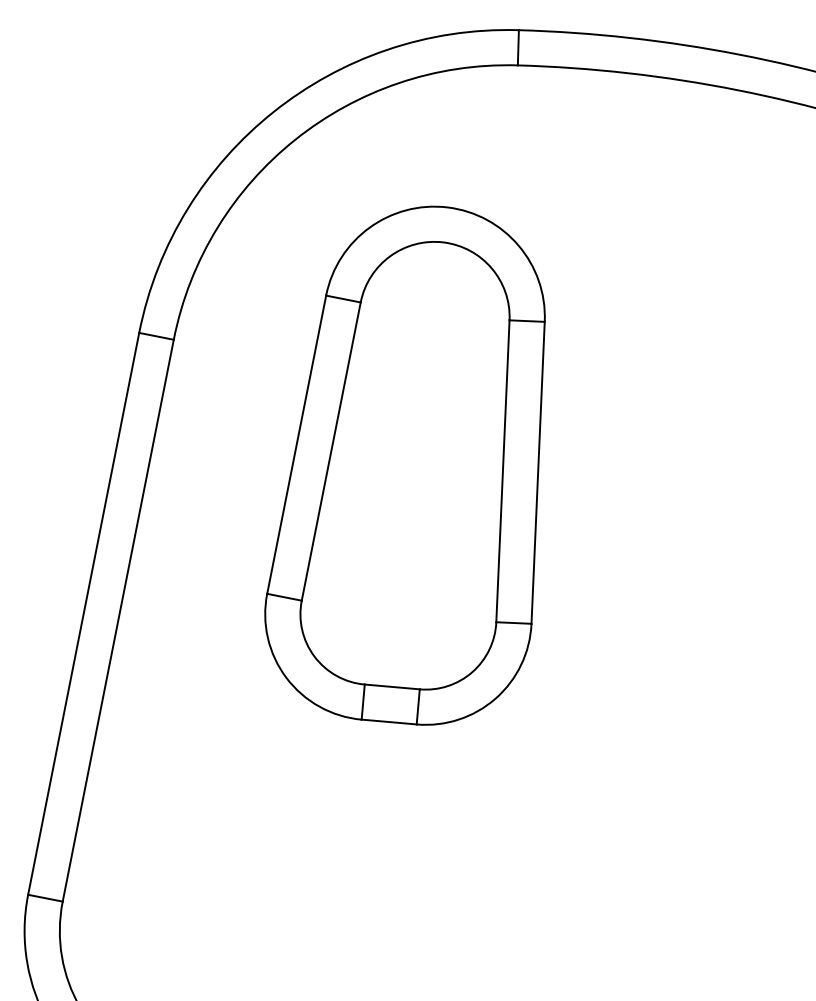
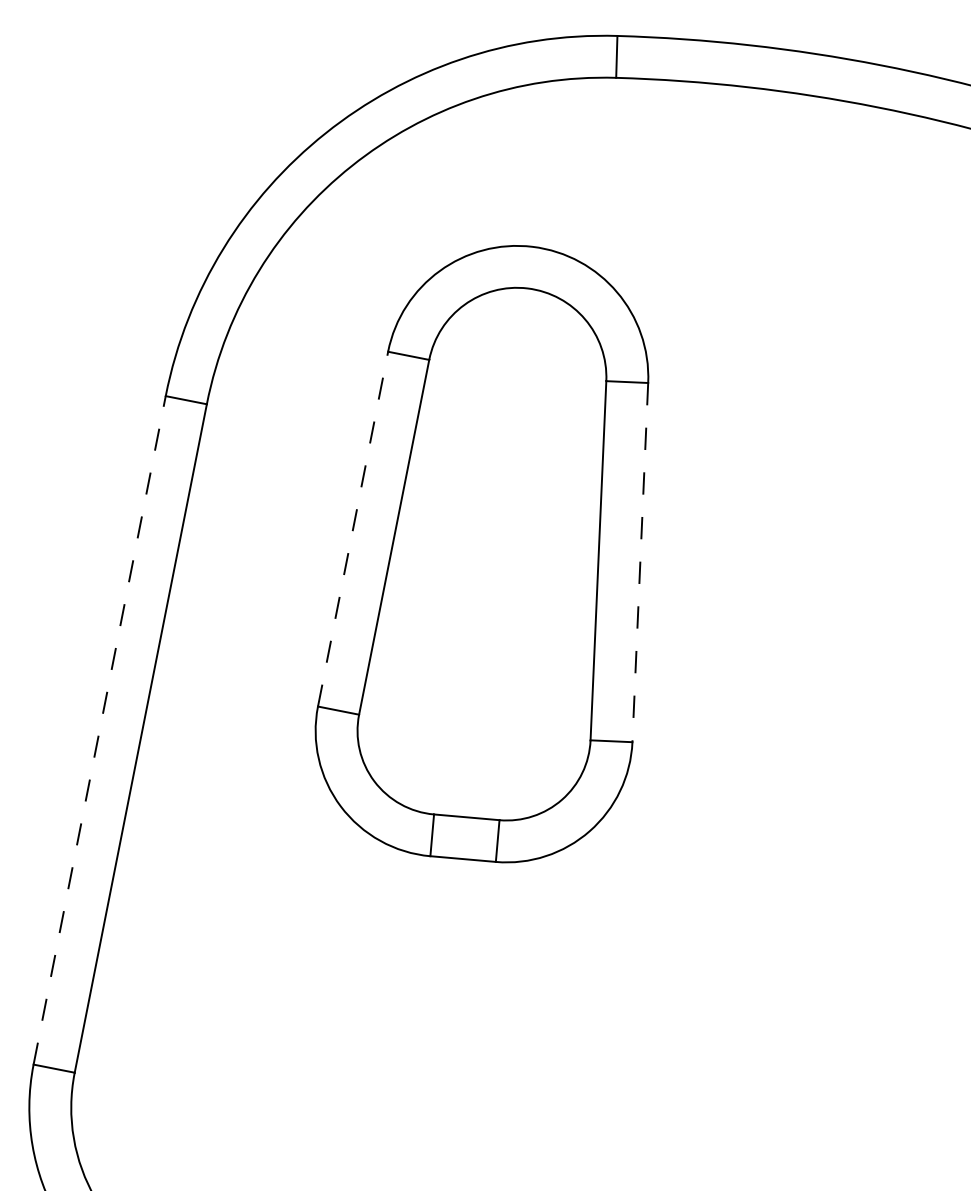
line: (296, 444) -> (352, 528), solid -> dashed
line: (538, 473) -> (640, 563), solid -> dashed
line: (83, 613) -> (99, 729), solid -> dashed

